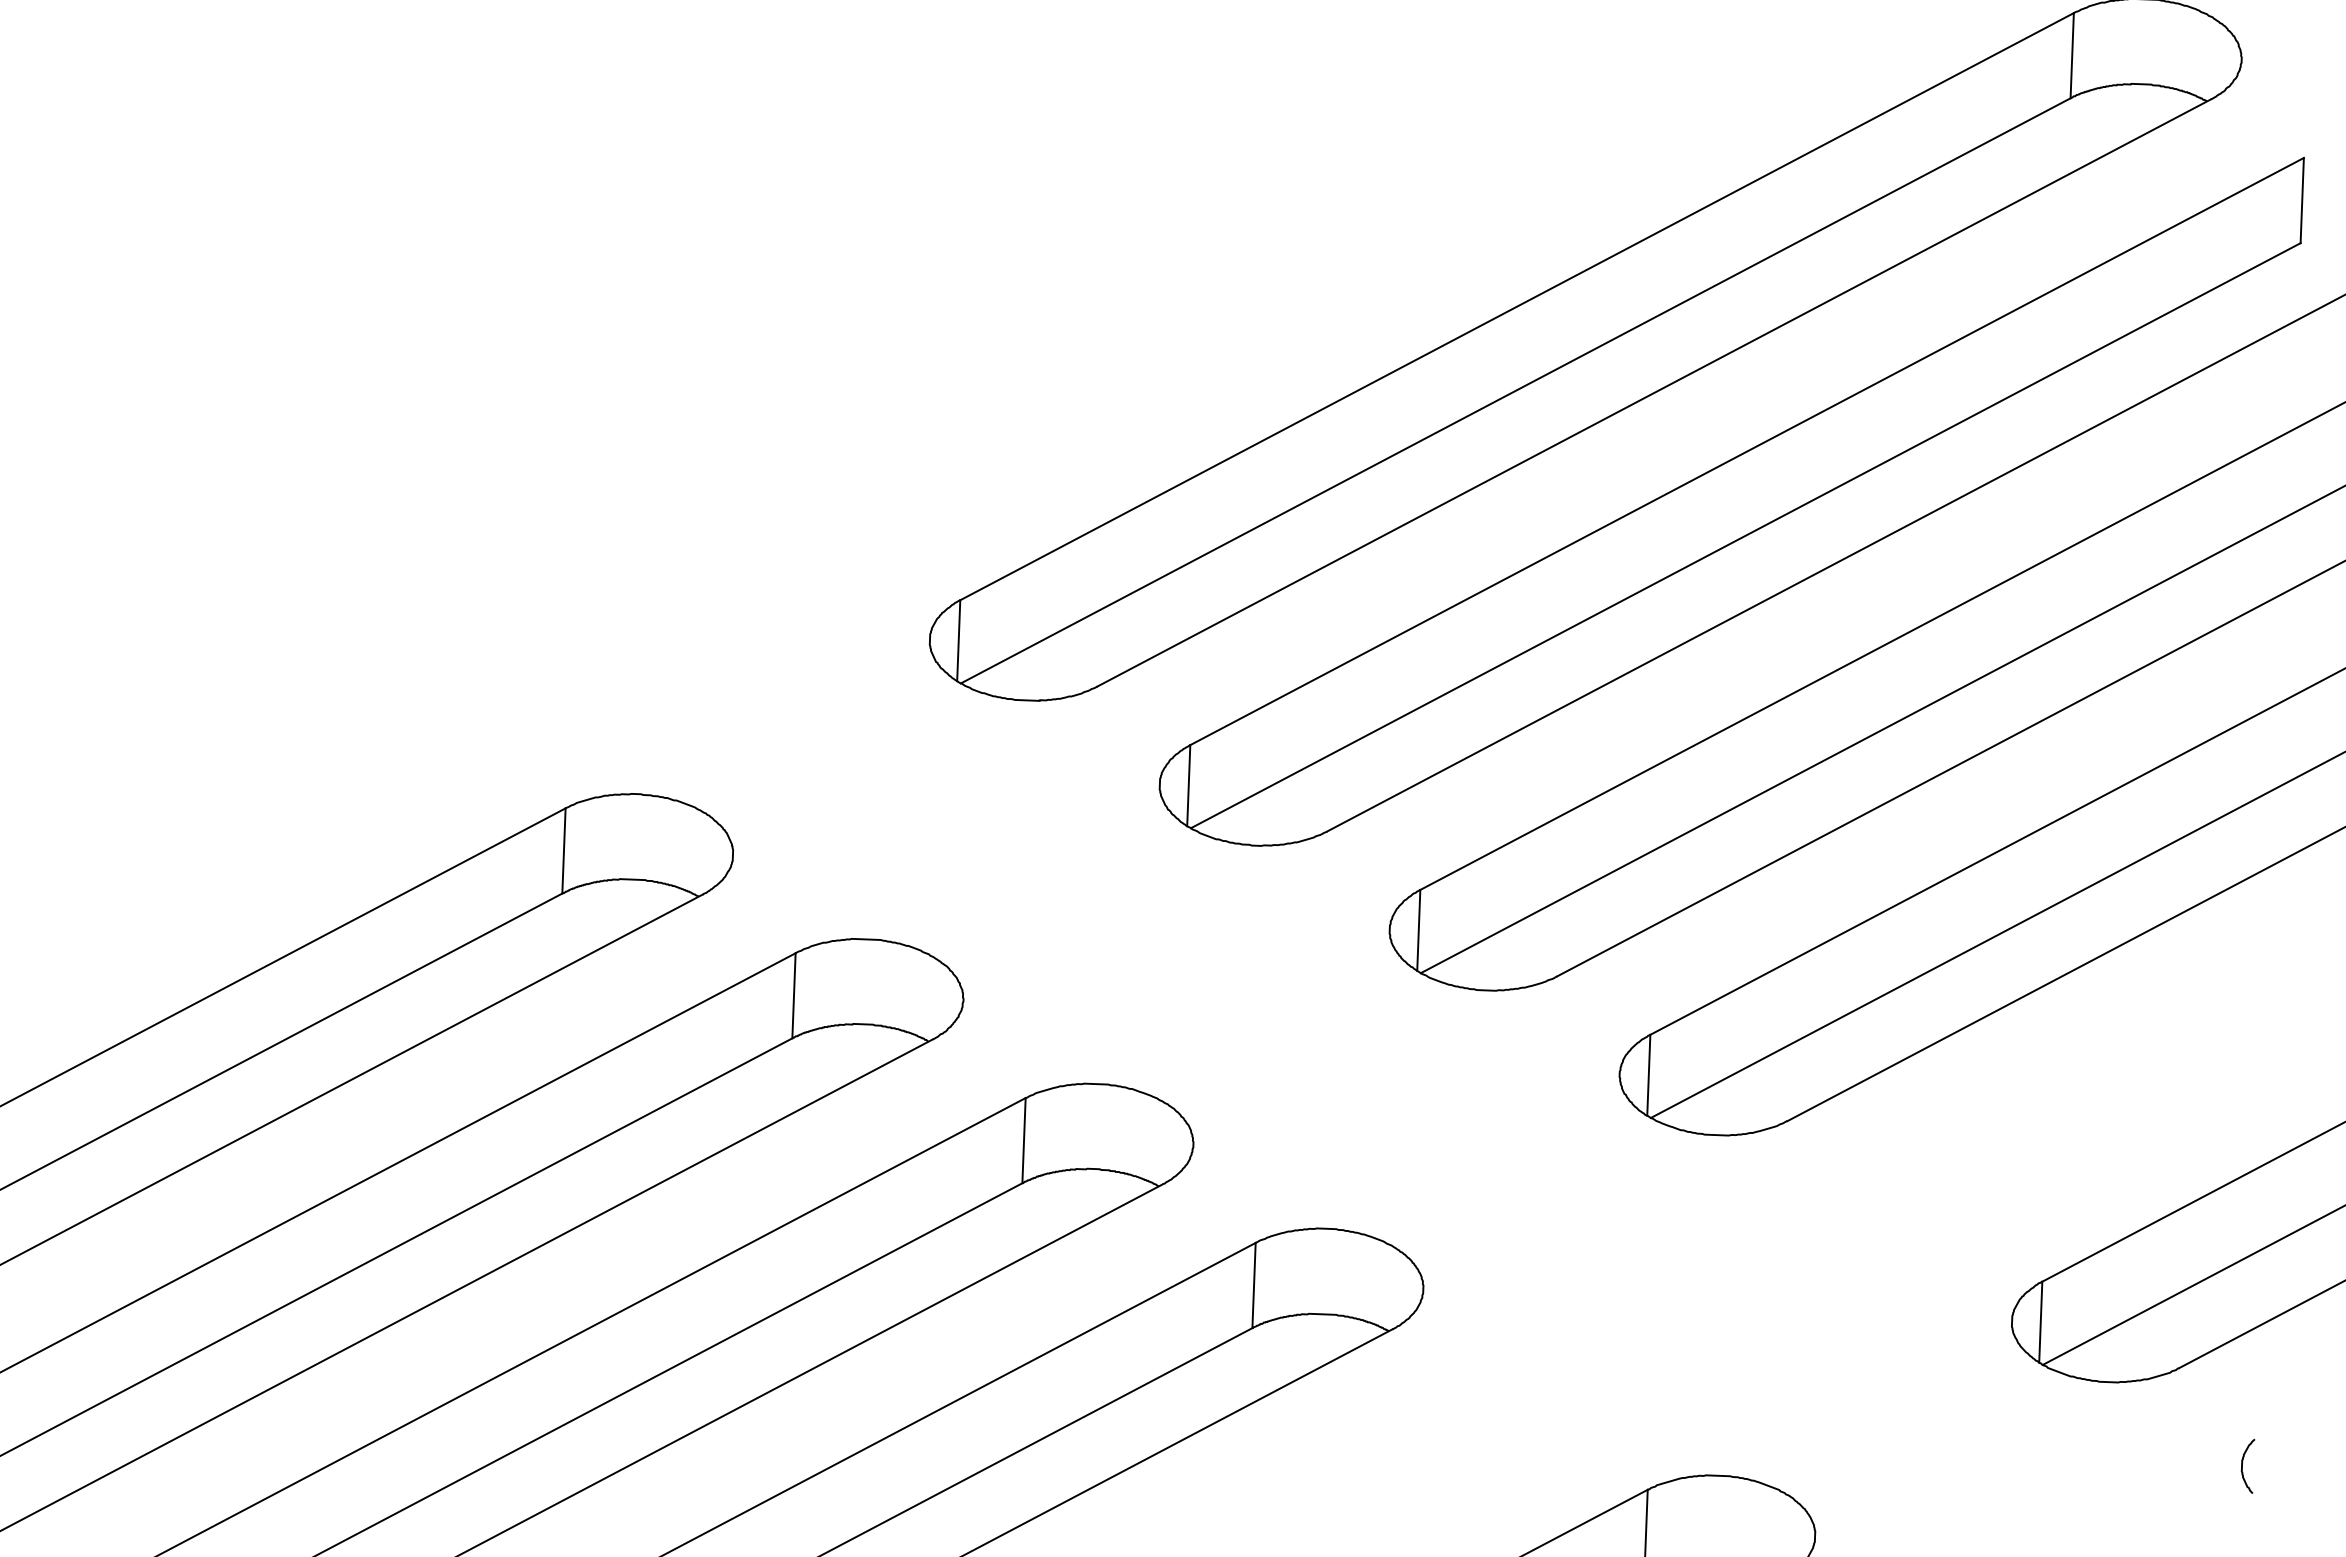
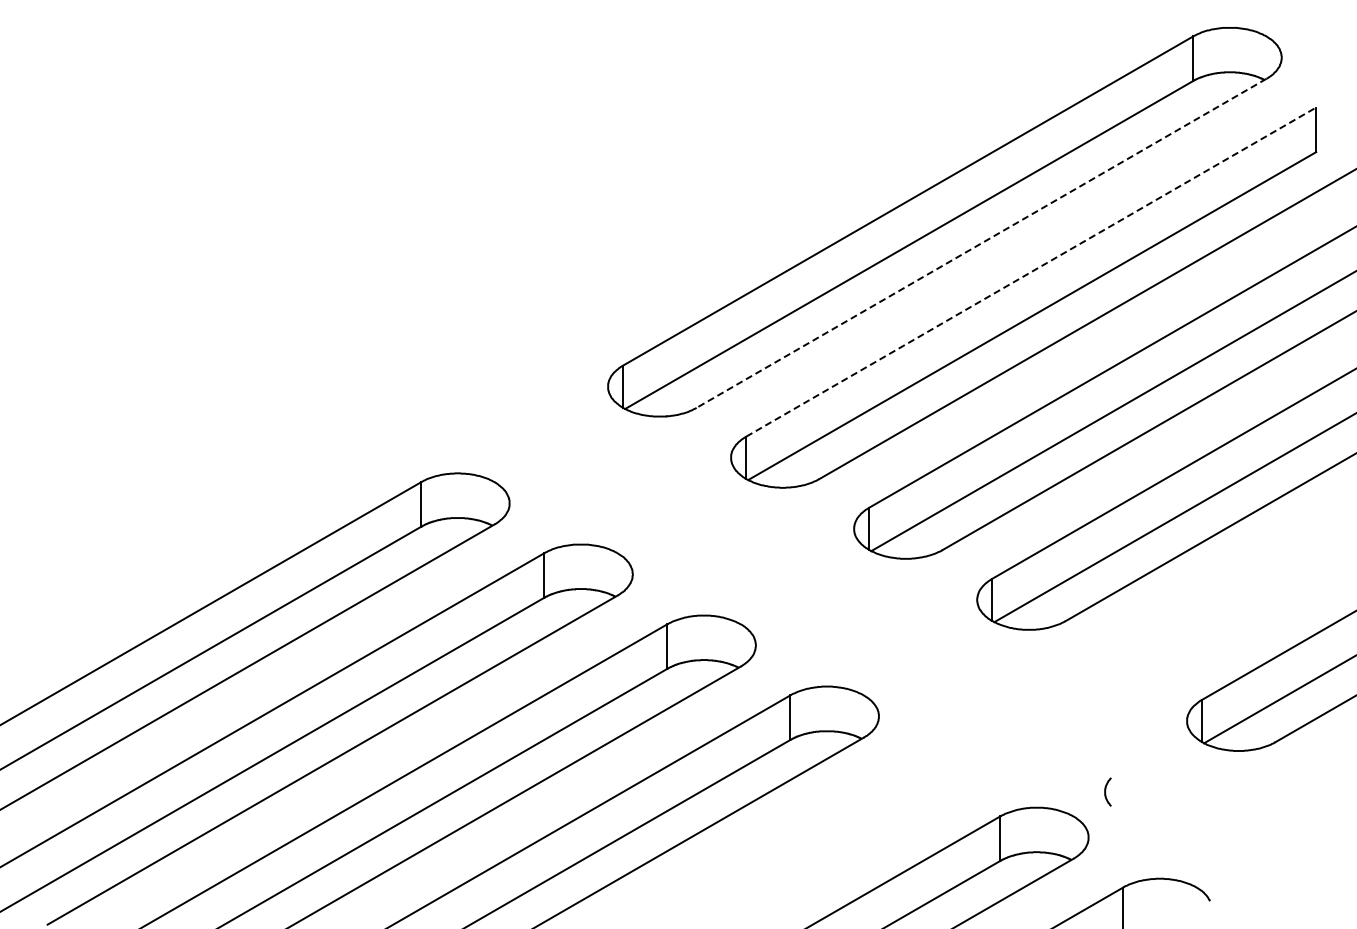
line: (1654, 393) -> (981, 243), solid -> dashed
line: (1747, 450) -> (1031, 271), solid -> dashed
curve: (2244, 1464) -> (1106, 791), moved

